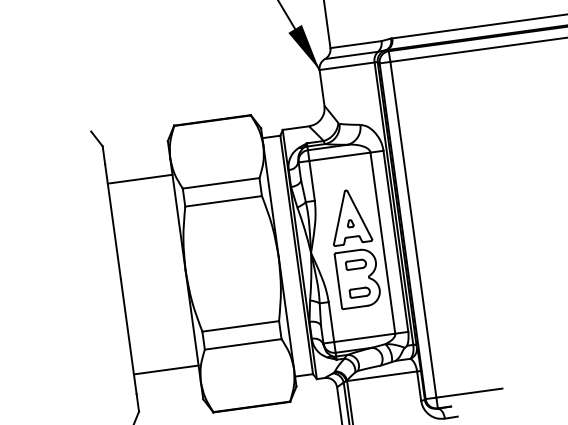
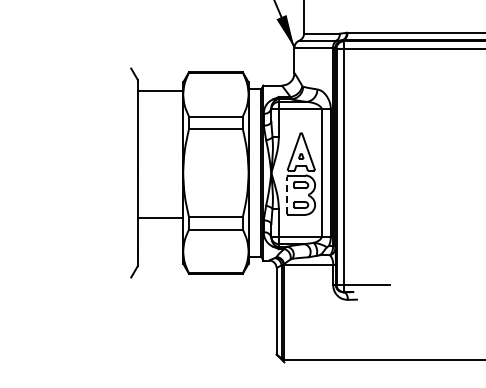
line: (140, 179) -> (160, 91), moved
line: (338, 281) -> (287, 195), solid -> dashed
line: (166, 370) -> (160, 218), moved

